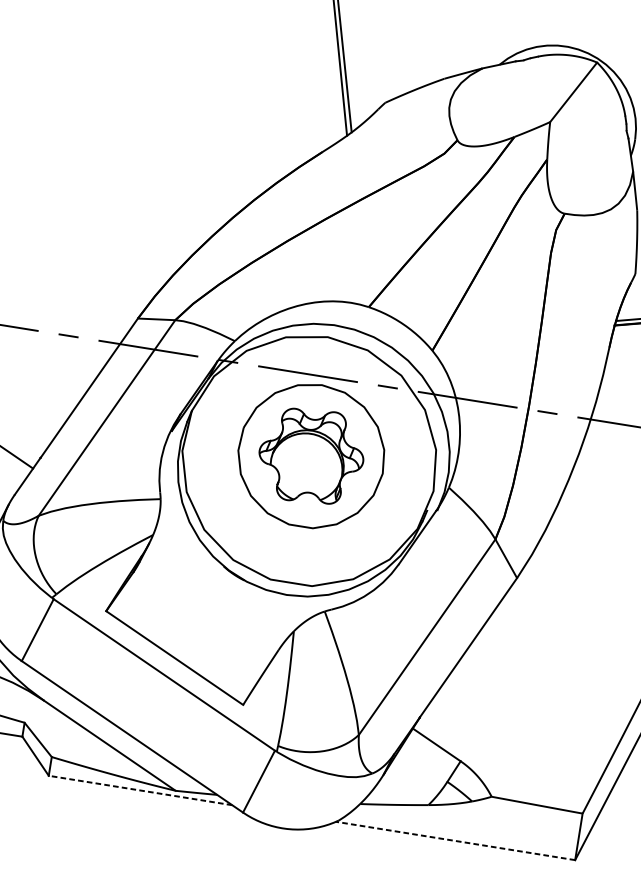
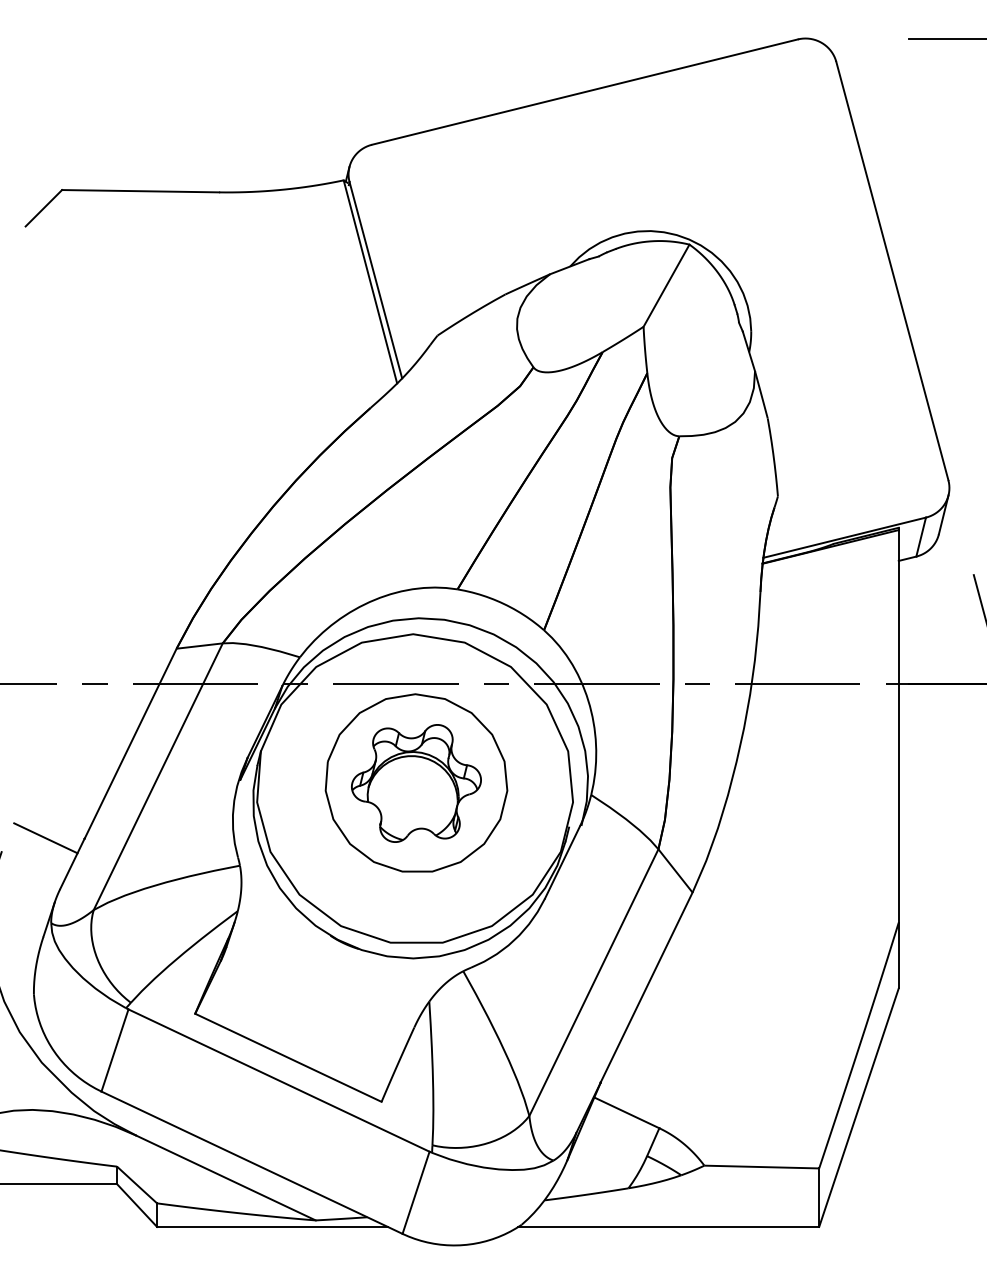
line: (140, 790) -> (272, 1226), dashed -> solid
line: (455, 840) -> (668, 1226), dashed -> solid

